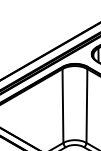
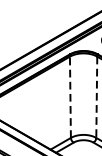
line: (62, 105) -> (69, 96), solid -> dashed
line: (86, 105) -> (96, 96), solid -> dashed

